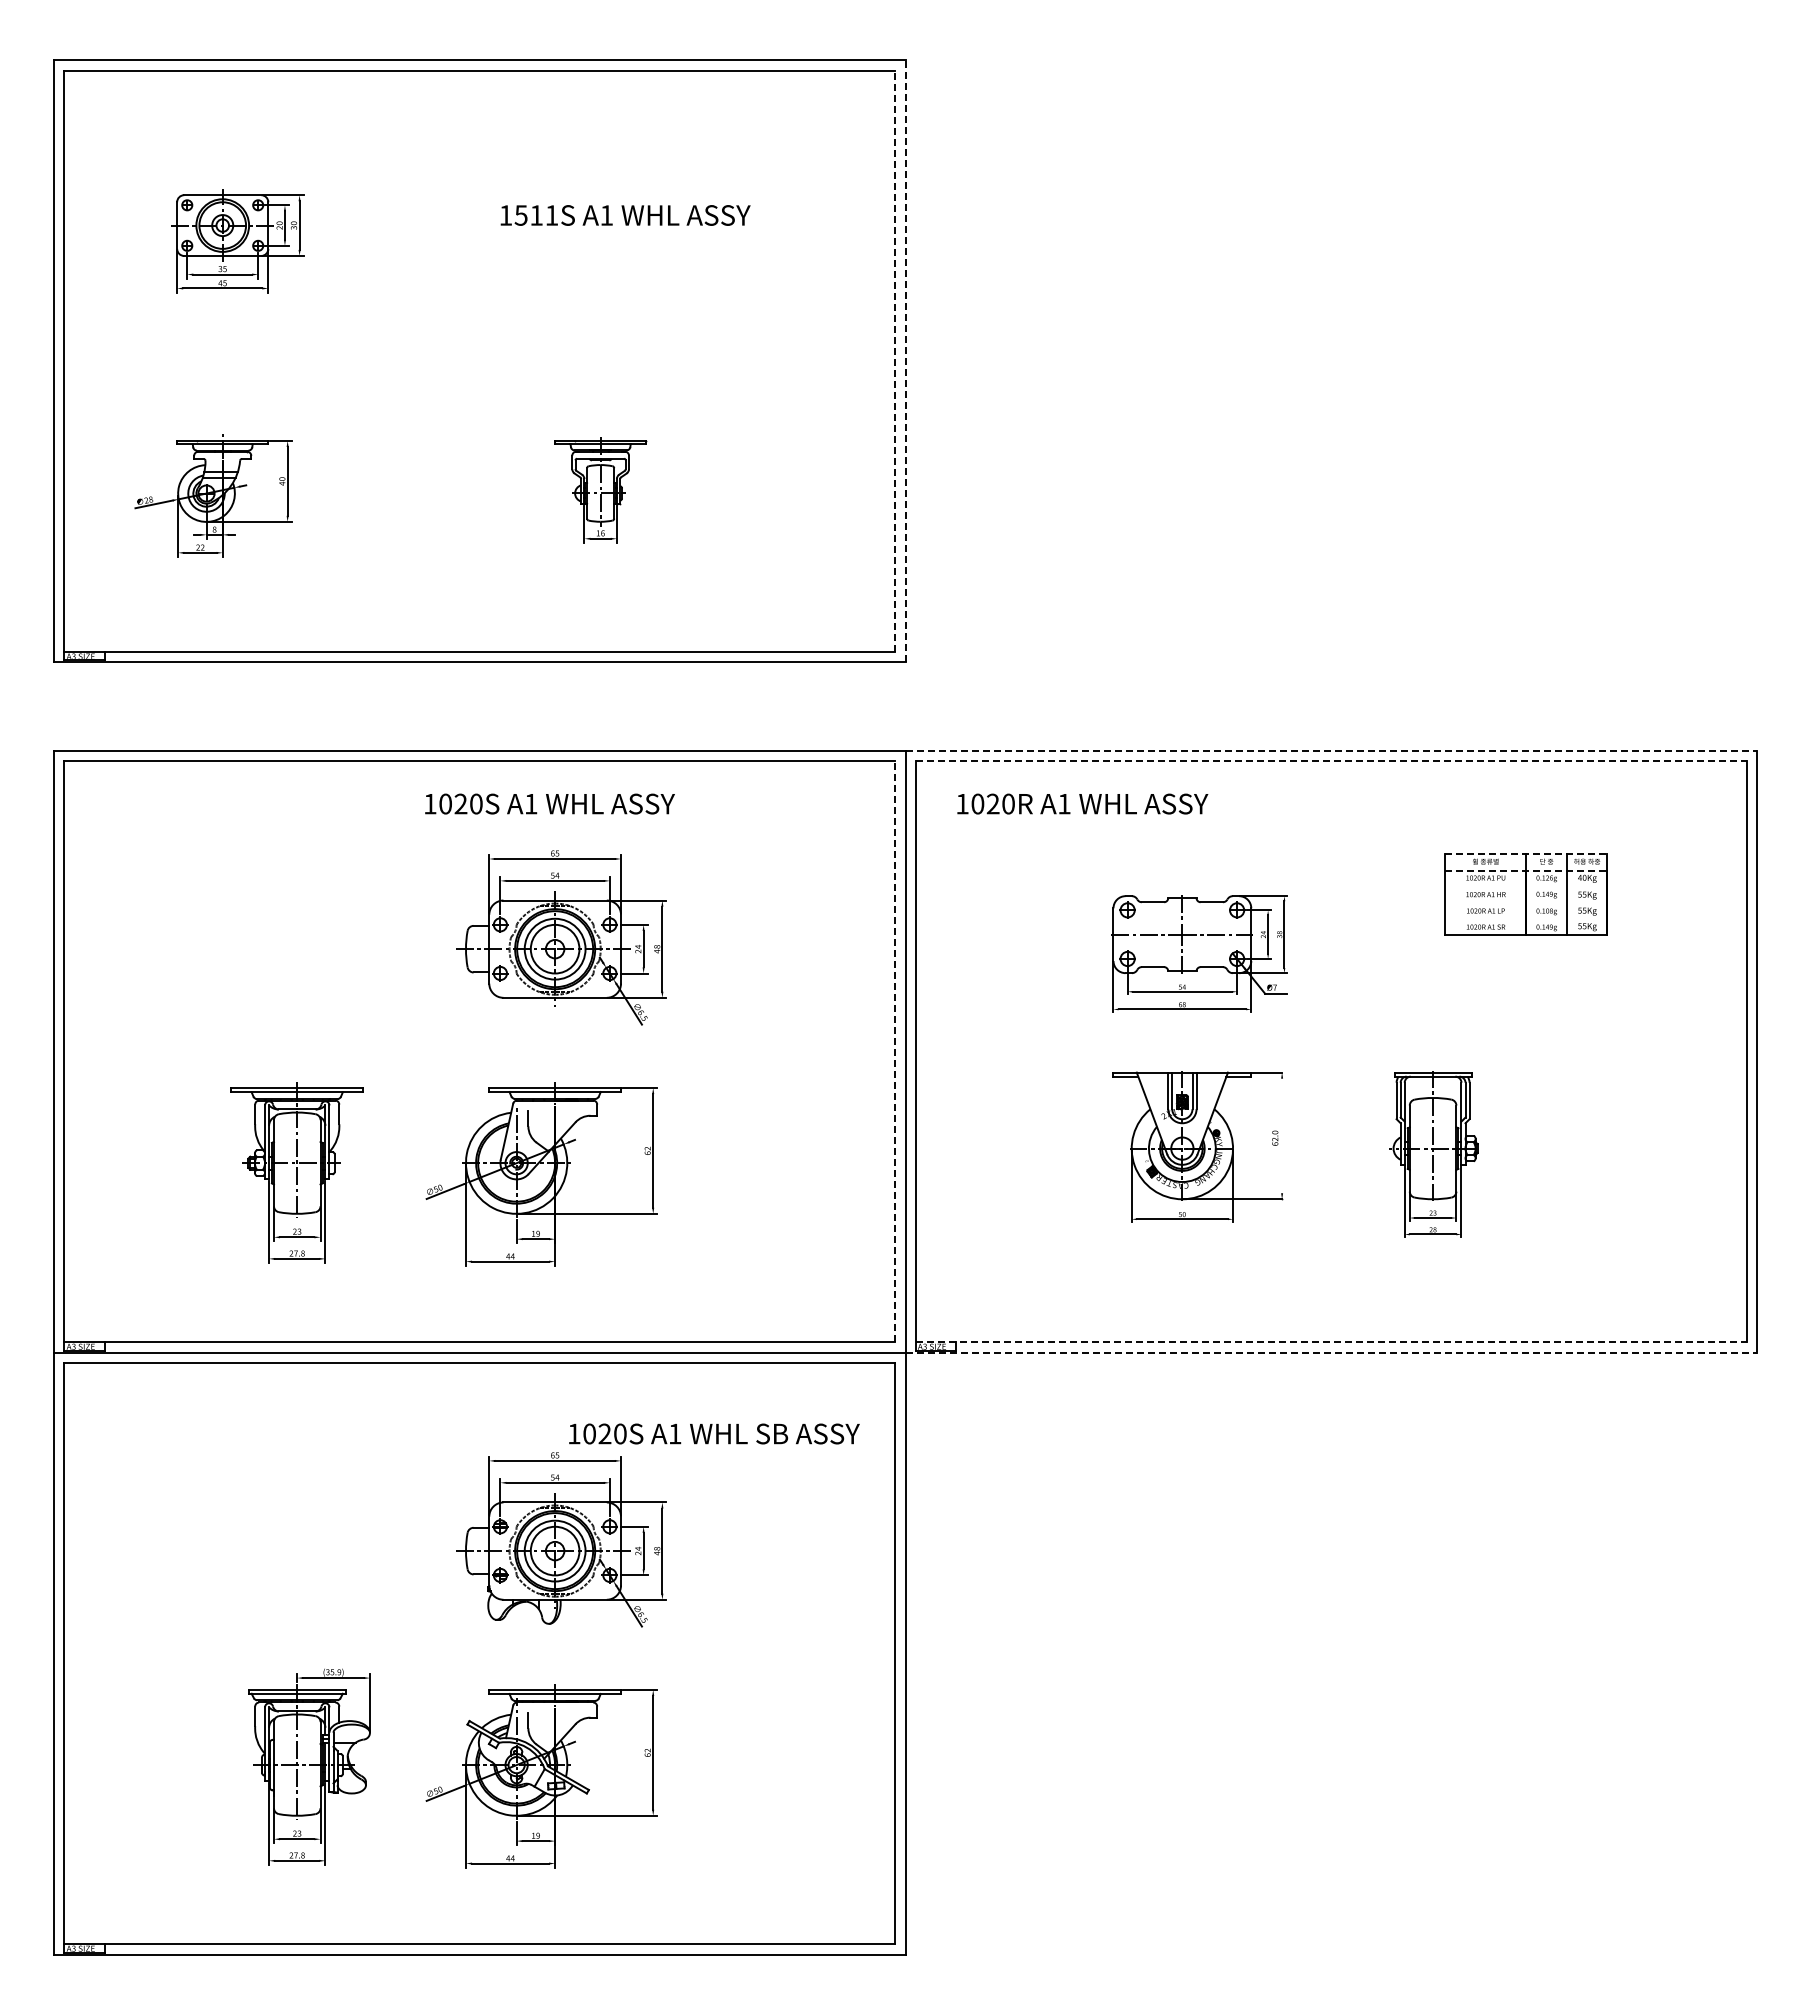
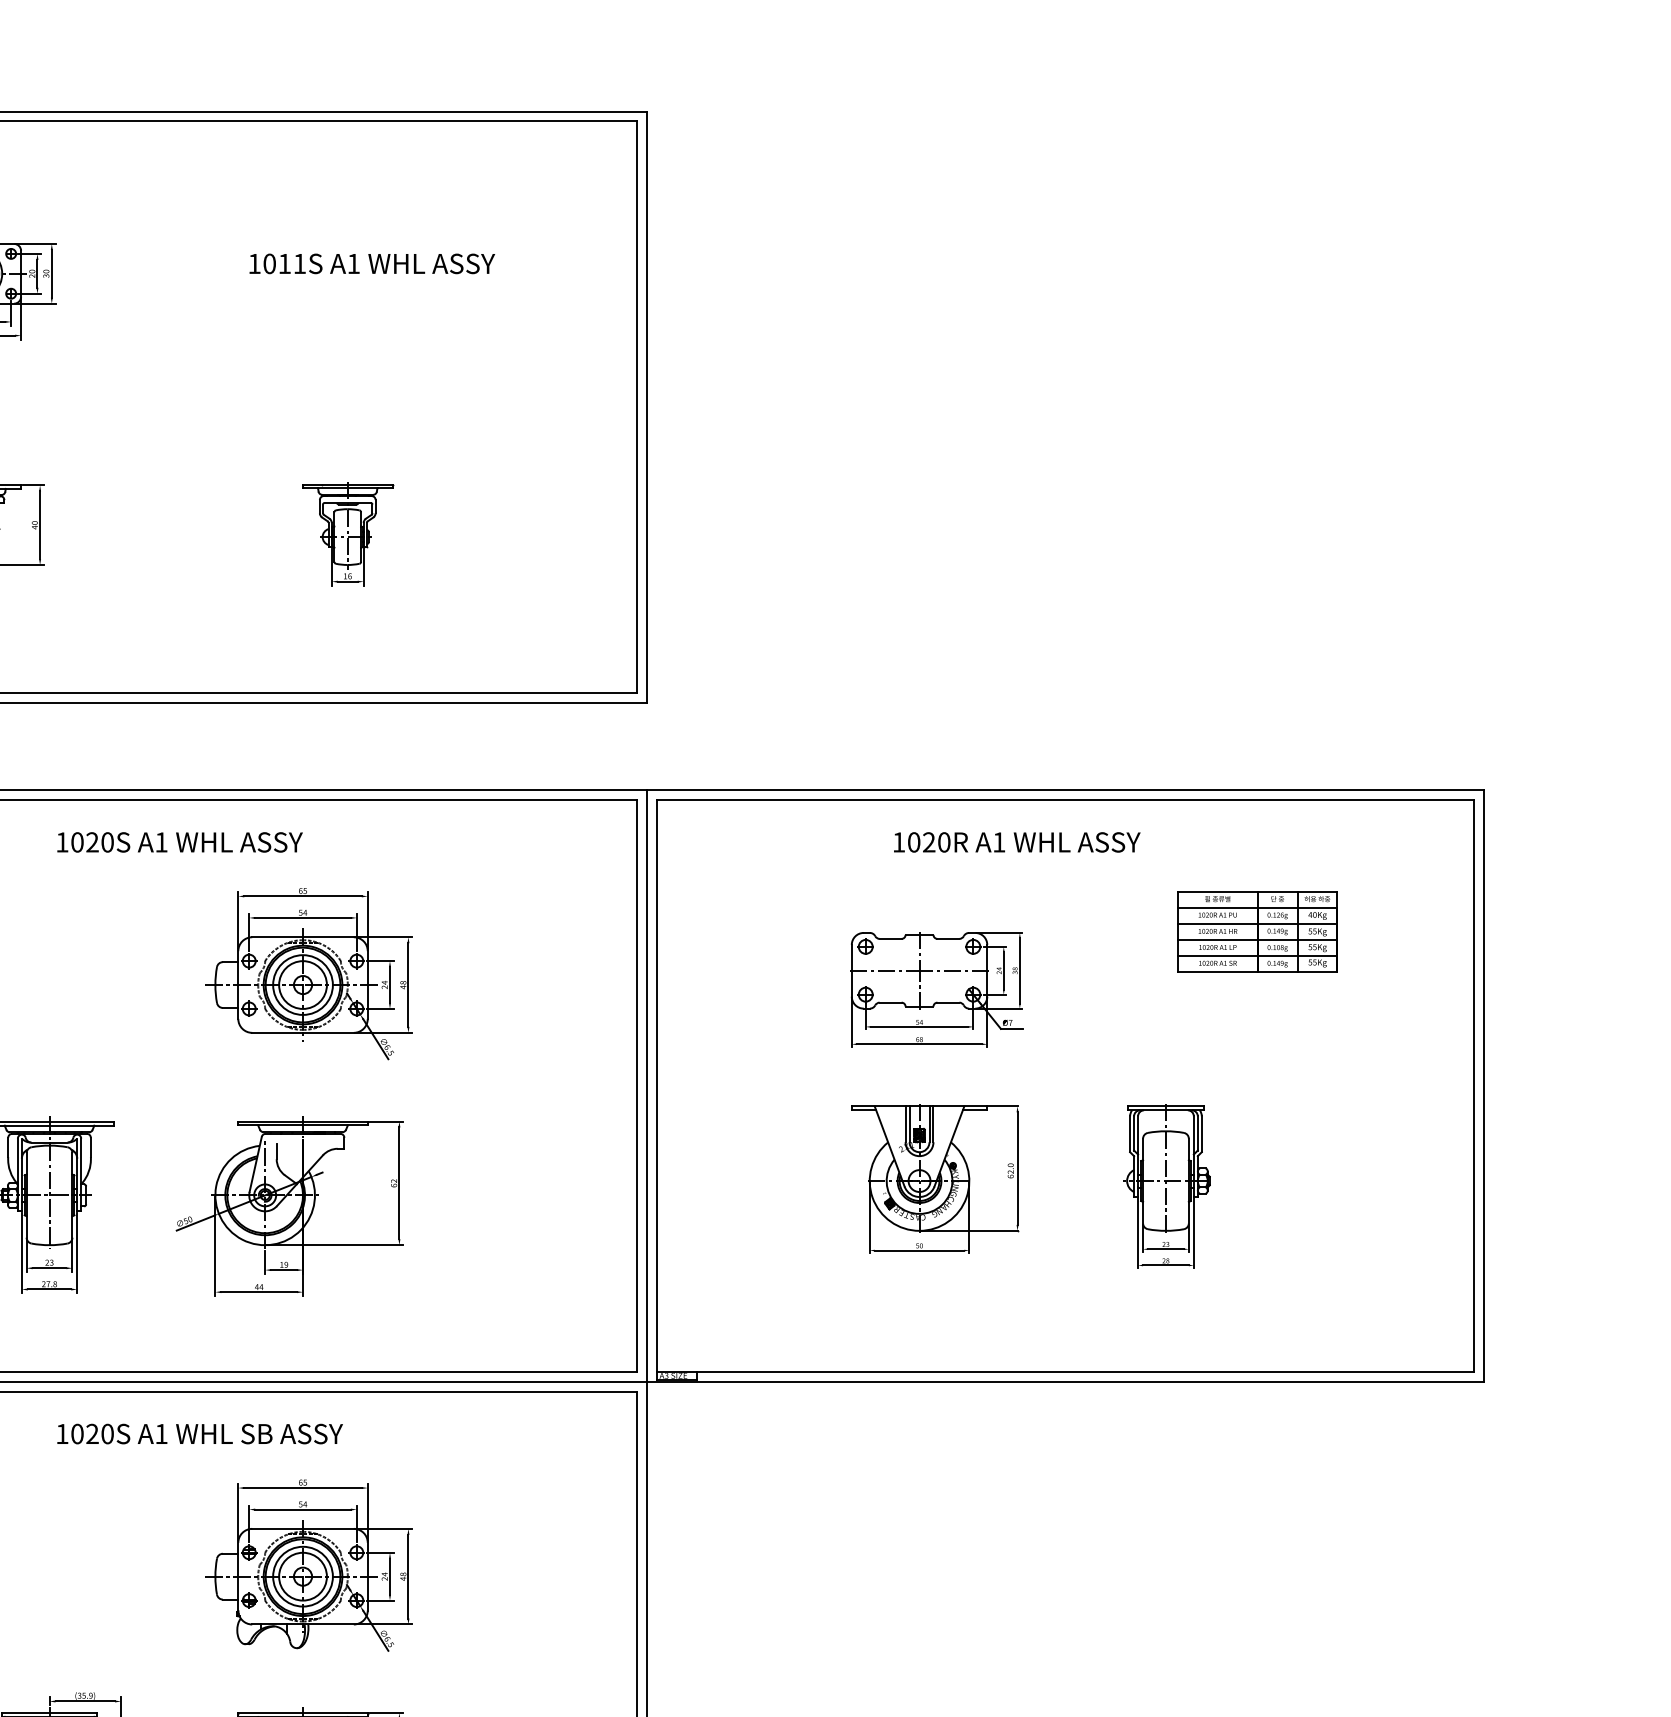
text: (520, 215) -> (268, 263), 1511S -> 1011S
line: (895, 361) -> (637, 407), dashed -> solid
line: (905, 361) -> (647, 407), dashed -> solid
line: (1331, 750) -> (1066, 789), dashed -> solid
line: (1331, 760) -> (1066, 799), dashed -> solid
text: (549, 803) -> (179, 841), moved
text: (1082, 803) -> (1016, 841), moved
line: (1526, 854) -> (1257, 891), dashed -> solid
line: (1526, 870) -> (1257, 907), dashed -> solid
line: (1526, 886) -> (1257, 923), added
line: (1526, 903) -> (1257, 940), added
line: (1526, 919) -> (1257, 955), added
line: (895, 1051) -> (637, 1085), dashed -> solid
line: (1282, 1135) -> (1017, 1168), added
line: (1331, 1342) -> (1066, 1371), dashed -> solid
line: (1331, 1352) -> (1066, 1381), dashed -> solid
text: (714, 1433) -> (200, 1433), moved

